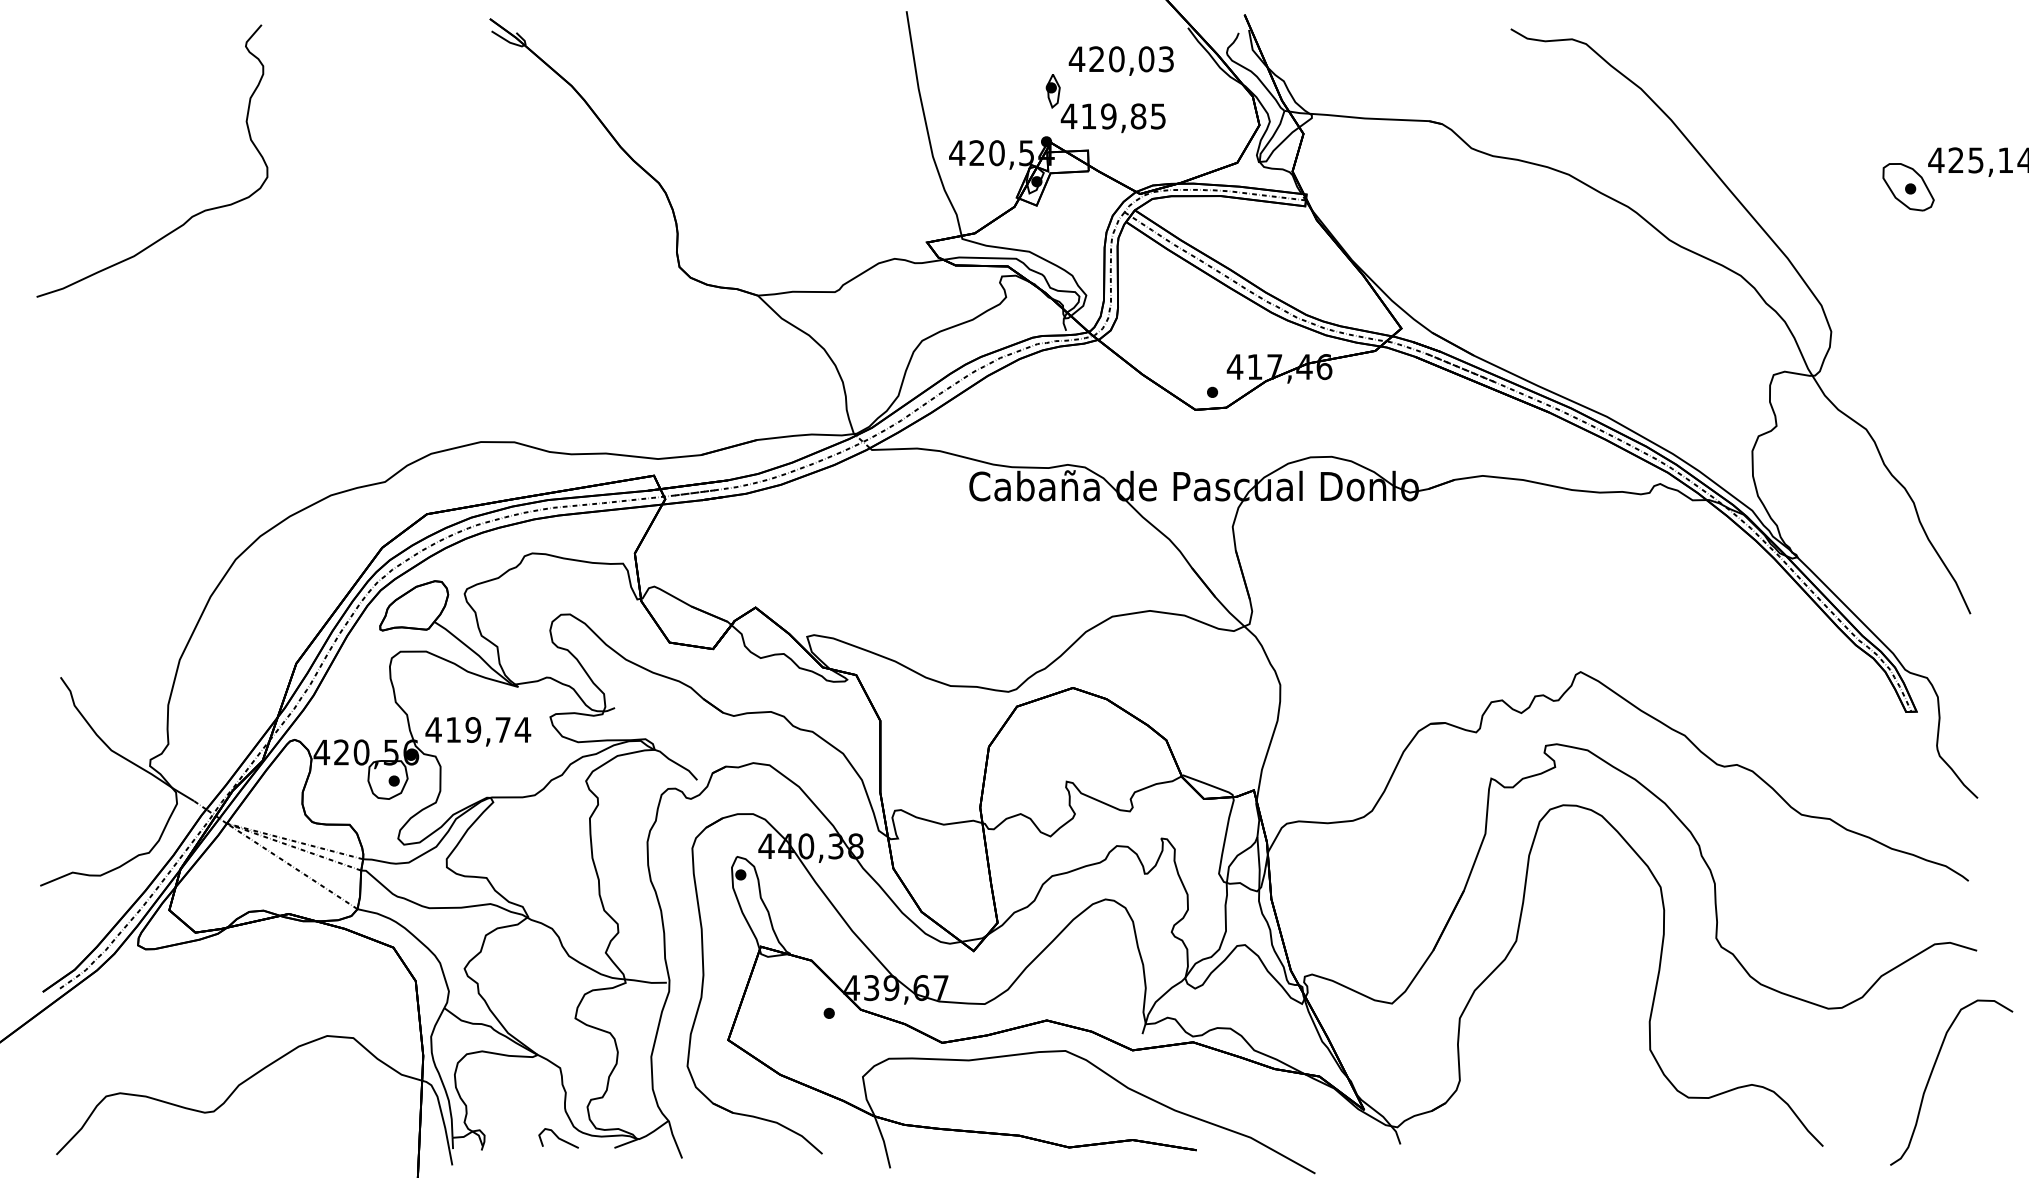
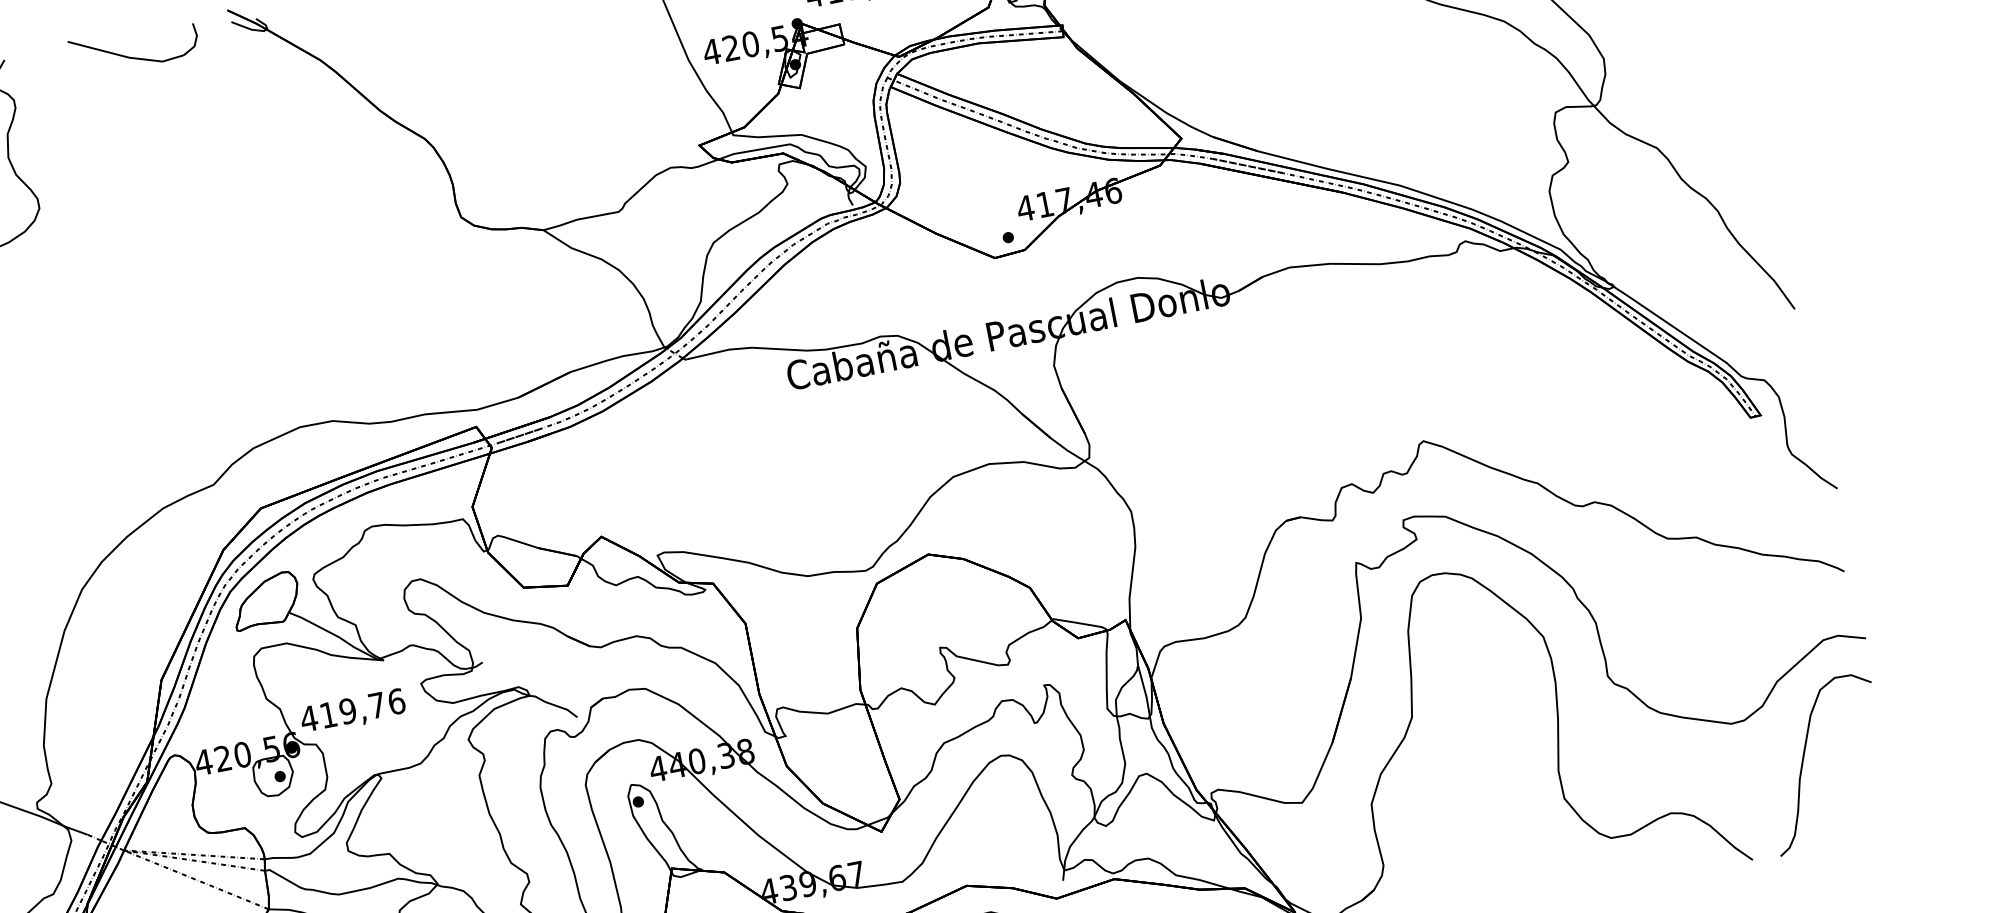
curve: (388, 46) -> (133, 56), added
text: (522, 729) -> (396, 701), 419,74 -> 419,76
curve: (1931, 1076) -> (1804, 761), moved

